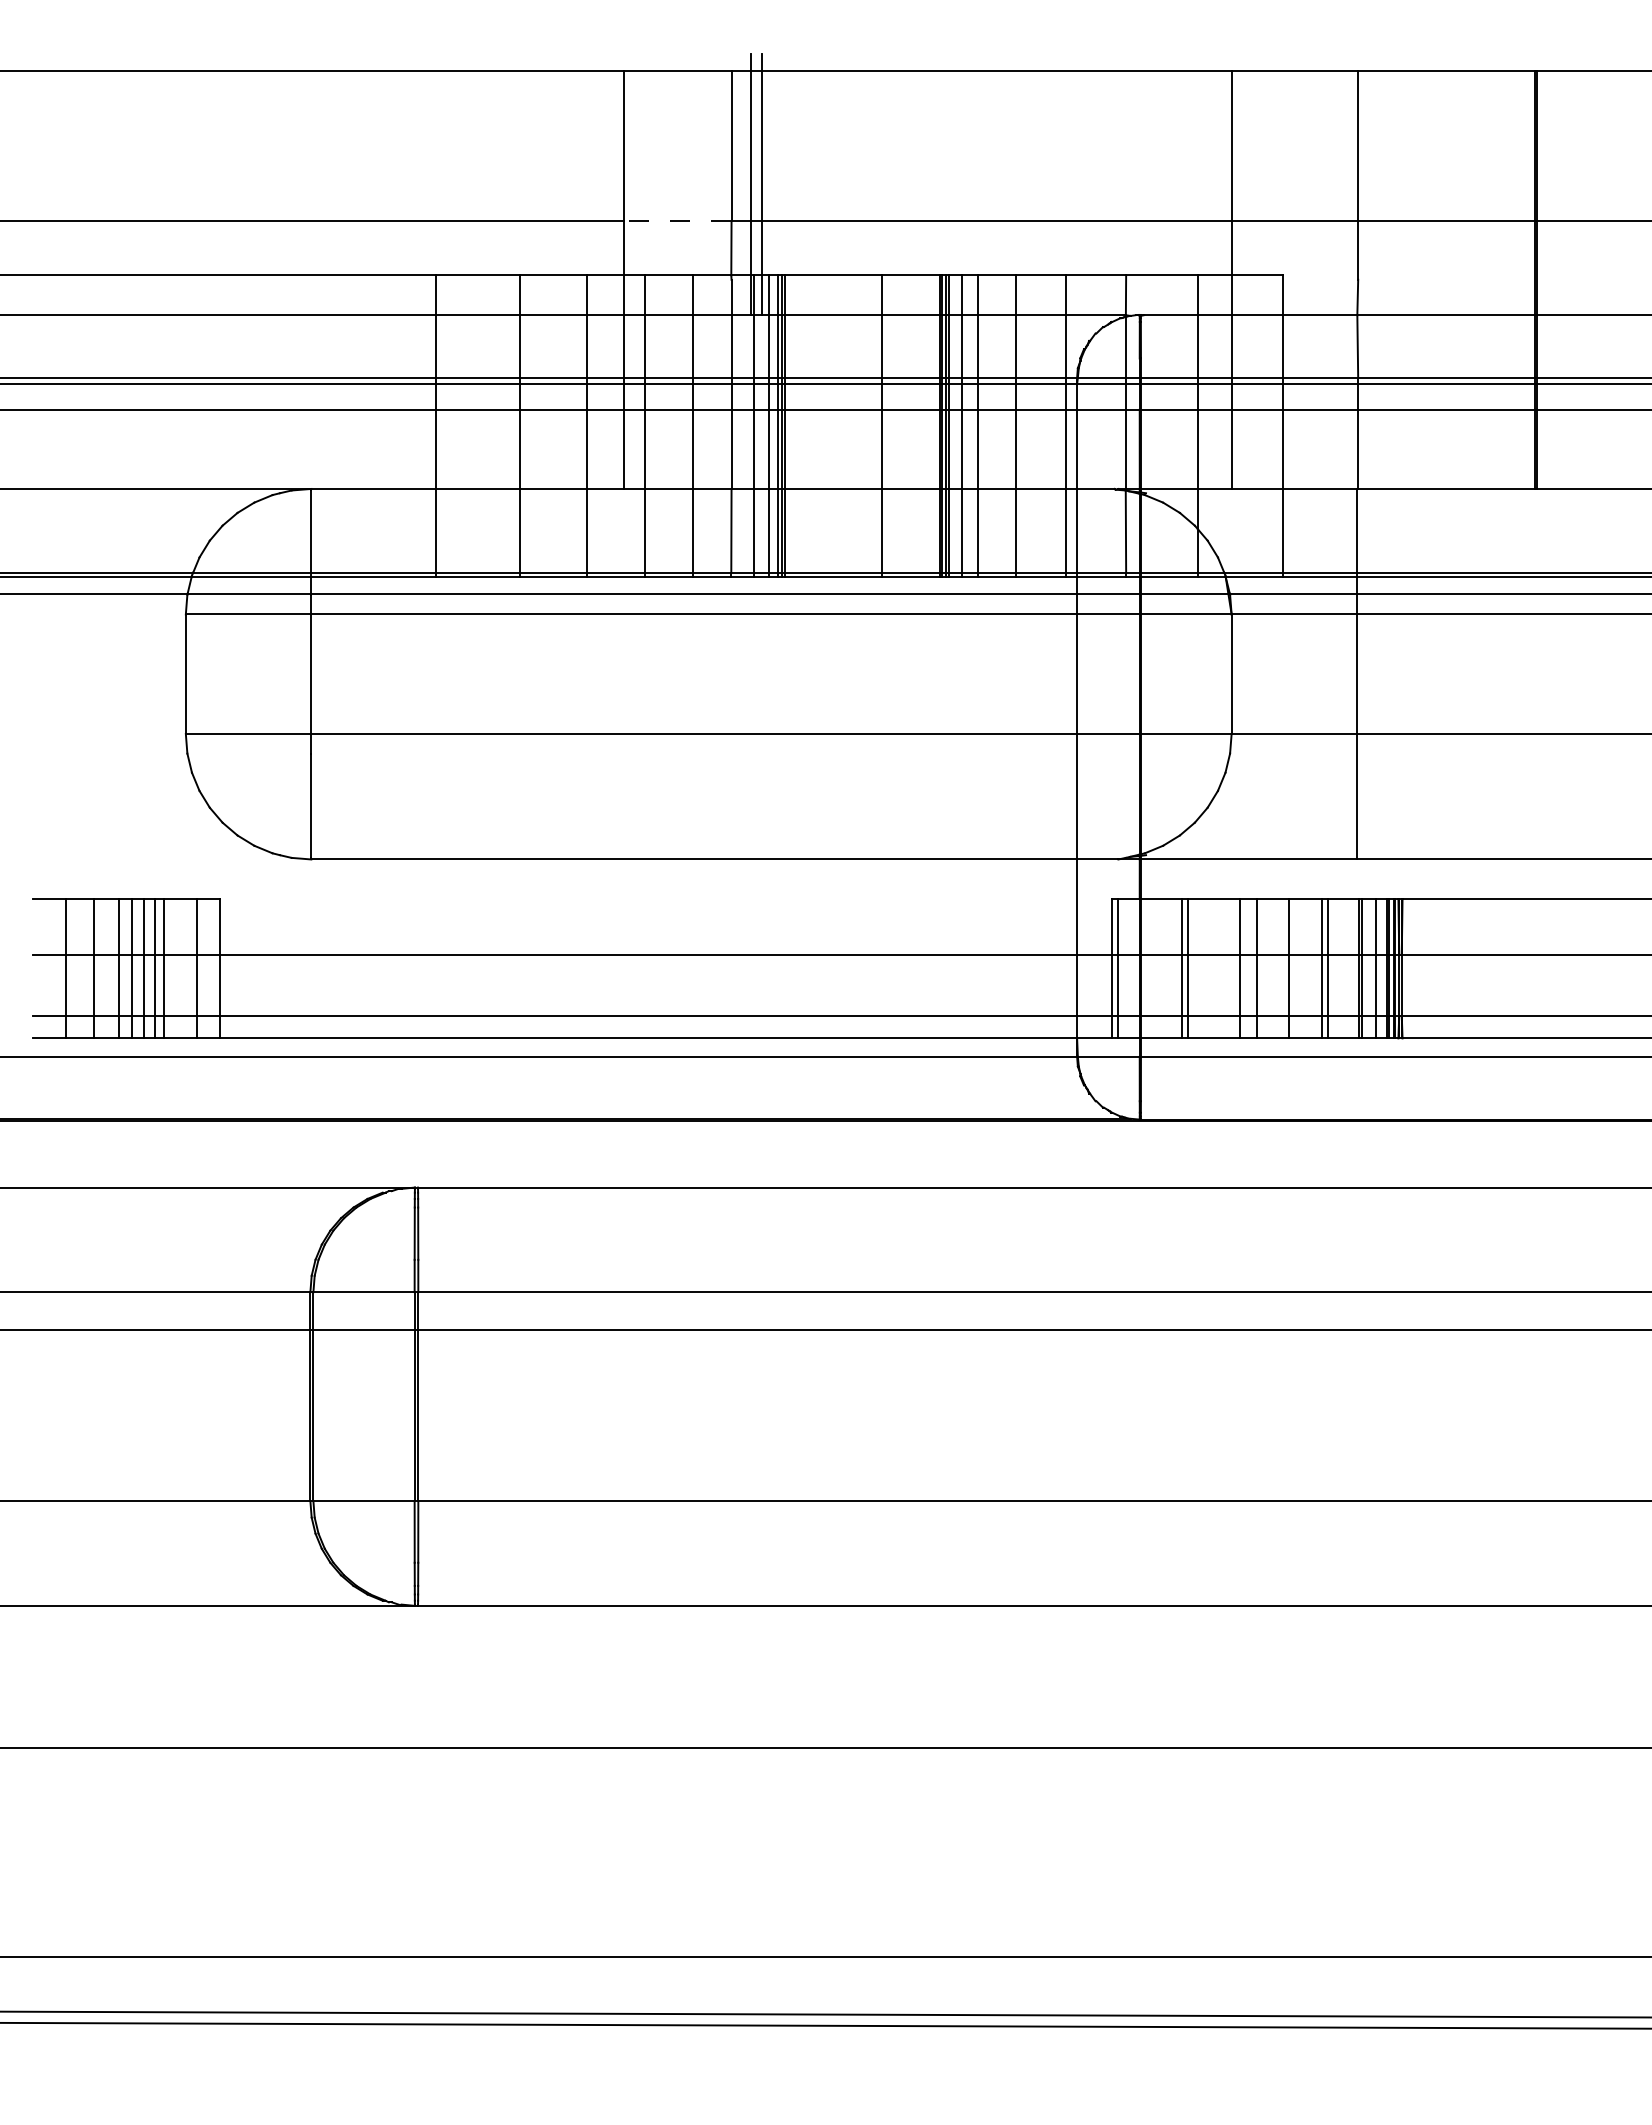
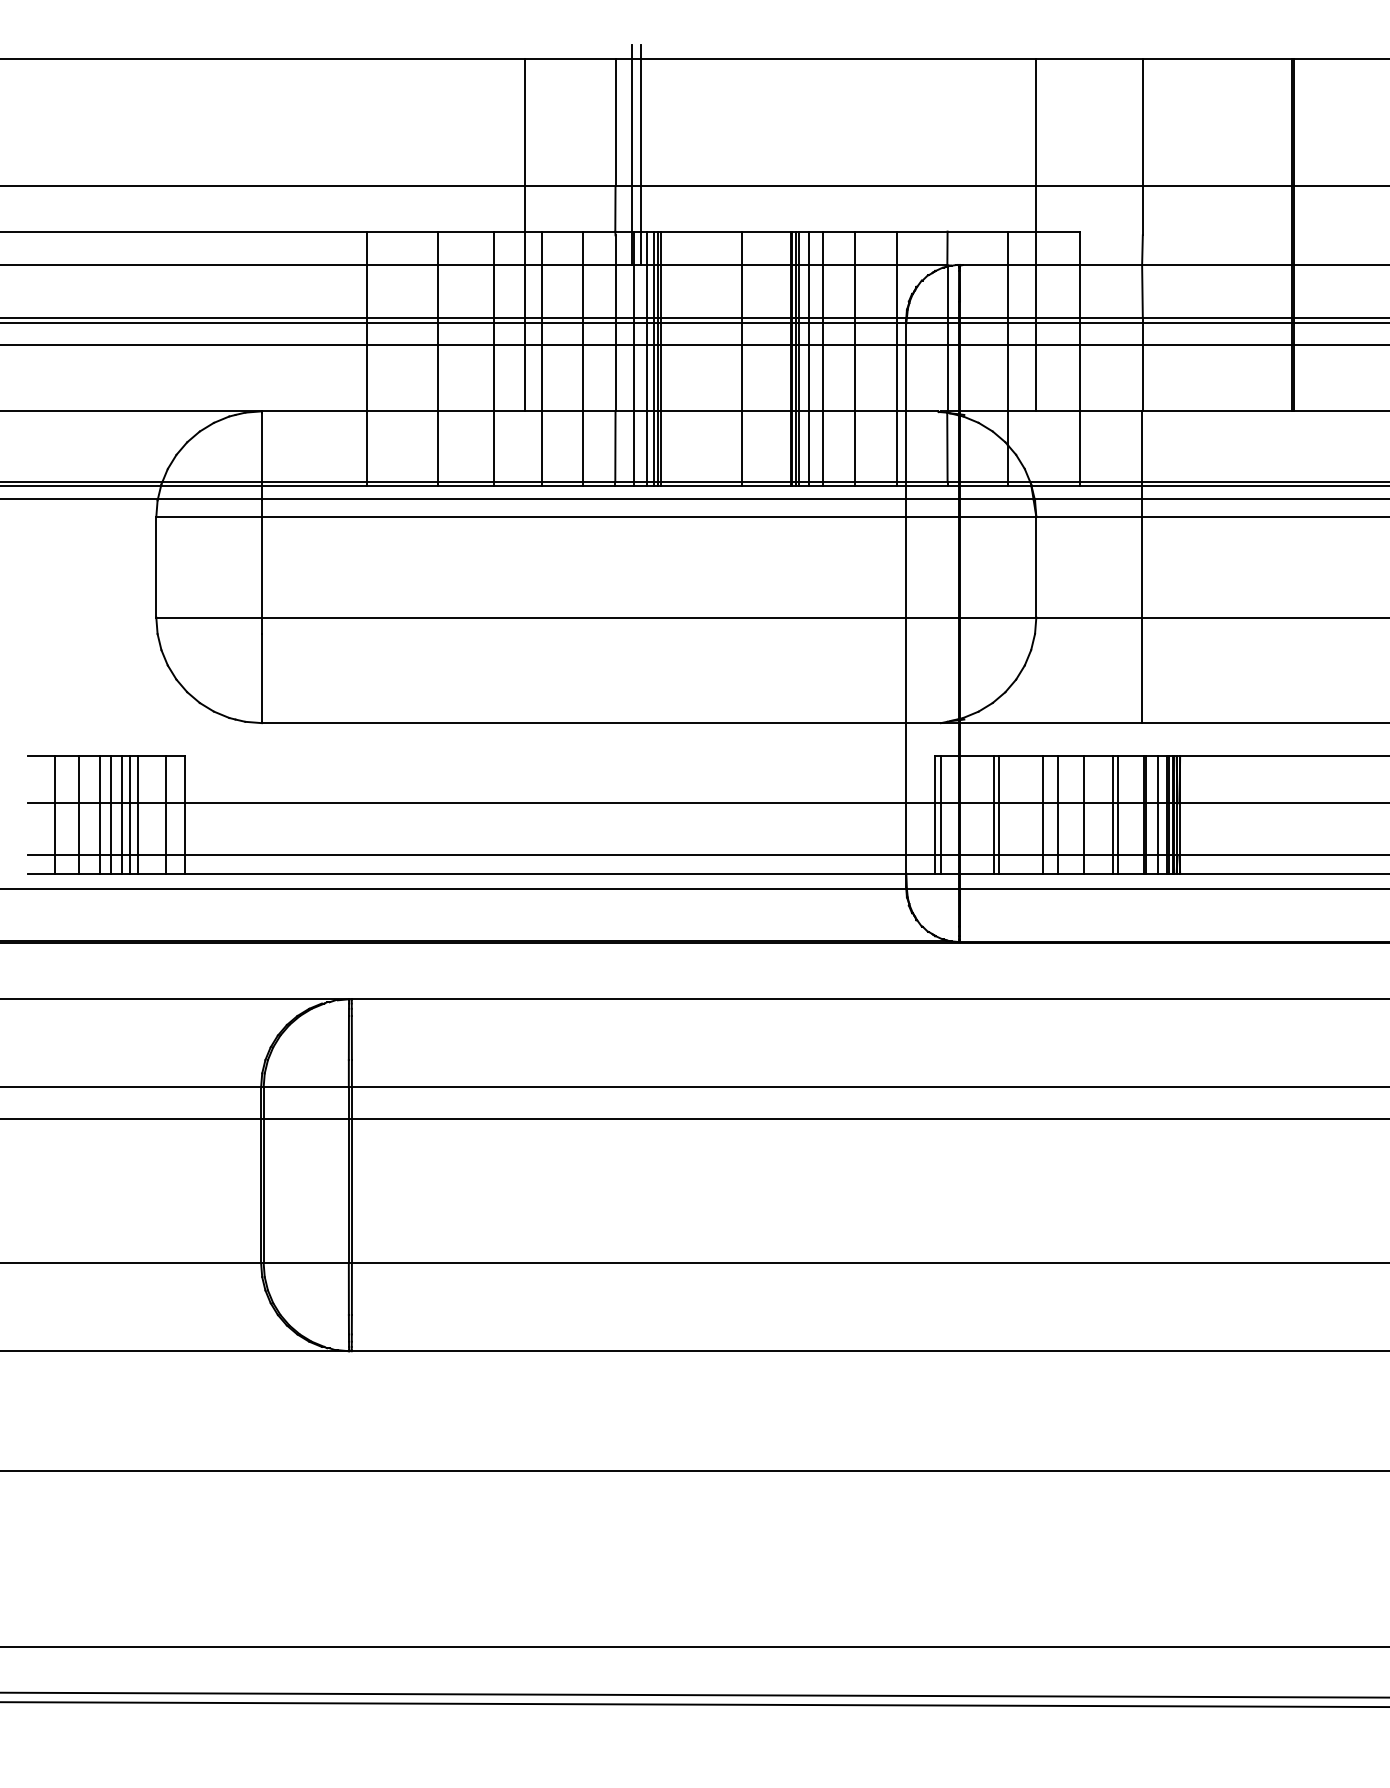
line: (677, 221) -> (570, 186), dashed -> solid

